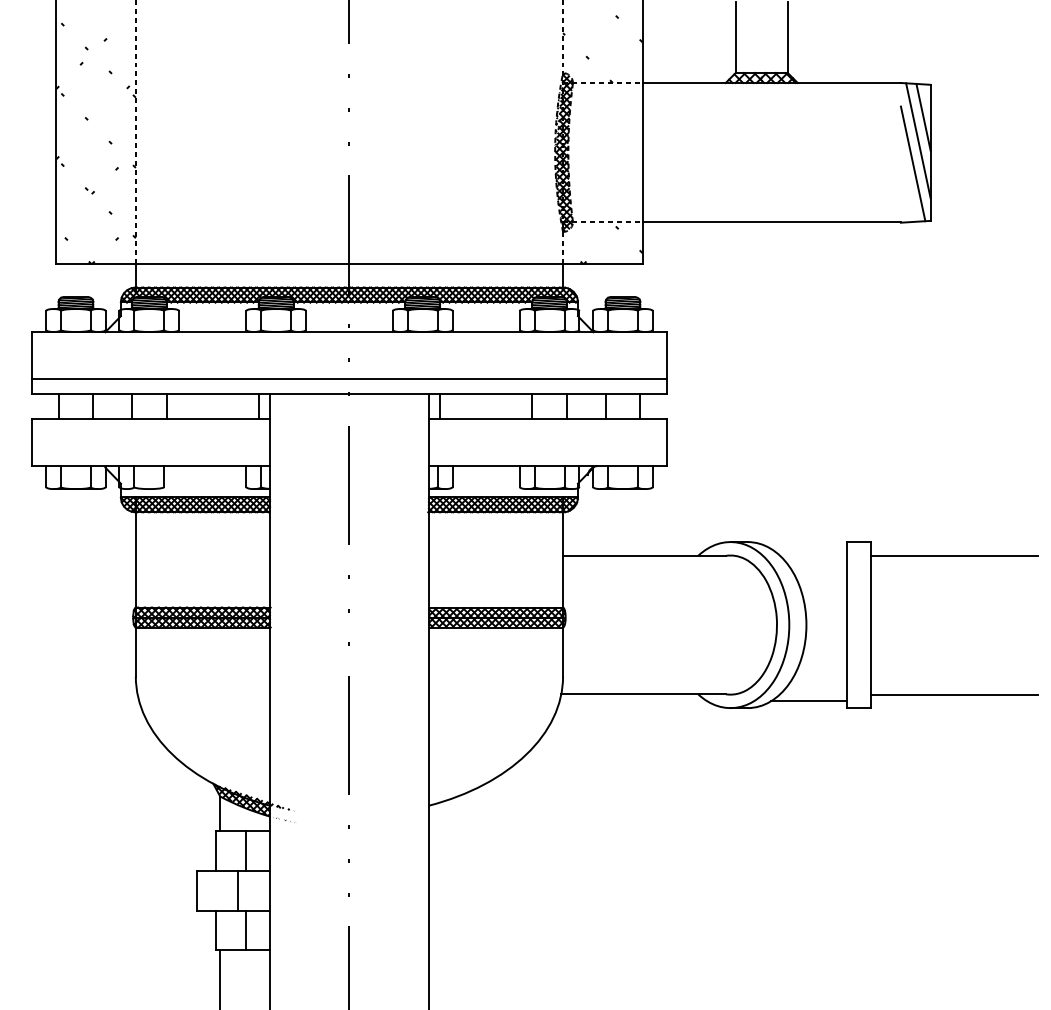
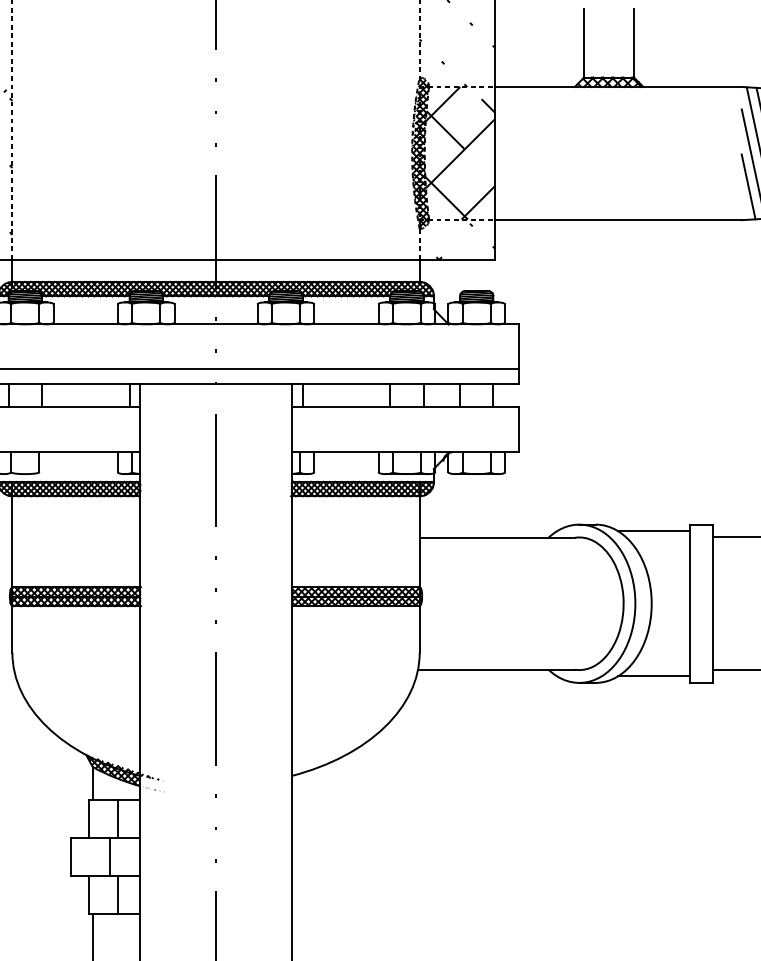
hatch: (605, 152) -> (460, 153), added
line: (907, 187) -> (748, 186), added
line: (808, 548) -> (653, 530), added

